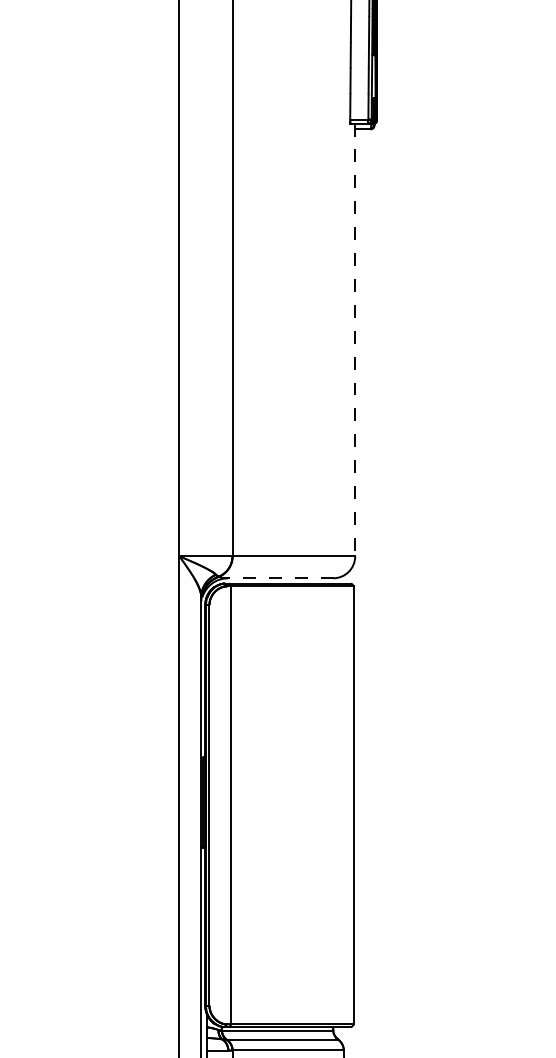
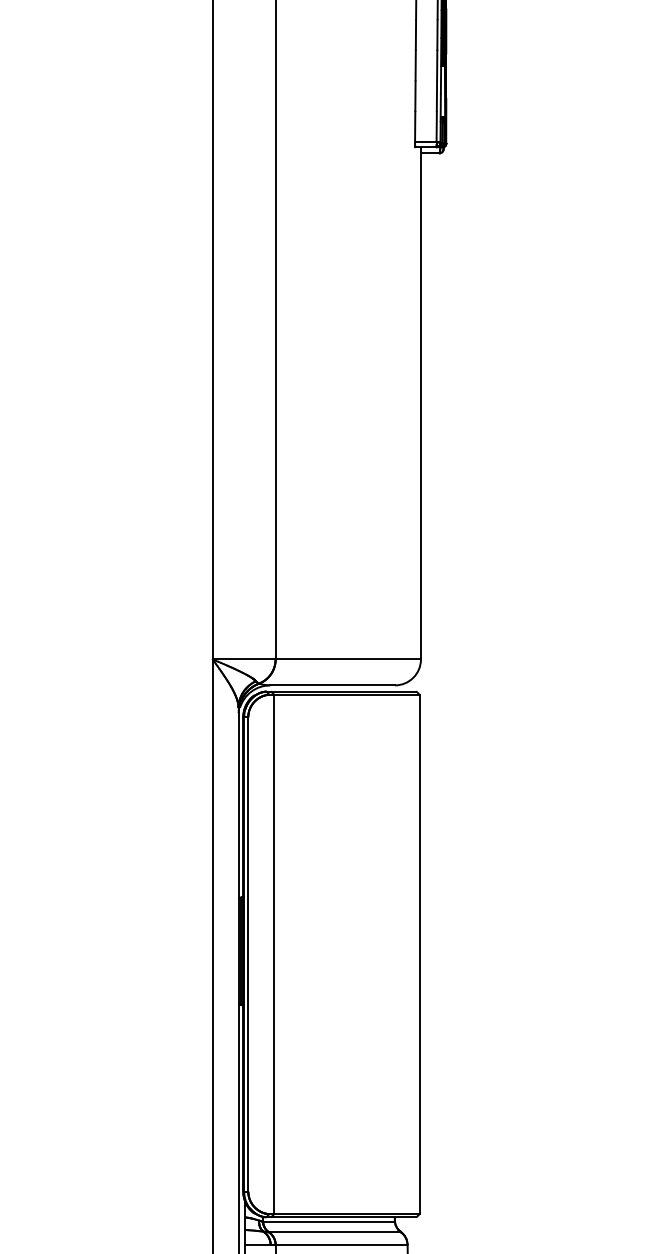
line: (354, 340) -> (420, 403), dashed -> solid
line: (280, 578) -> (332, 685), dashed -> solid

